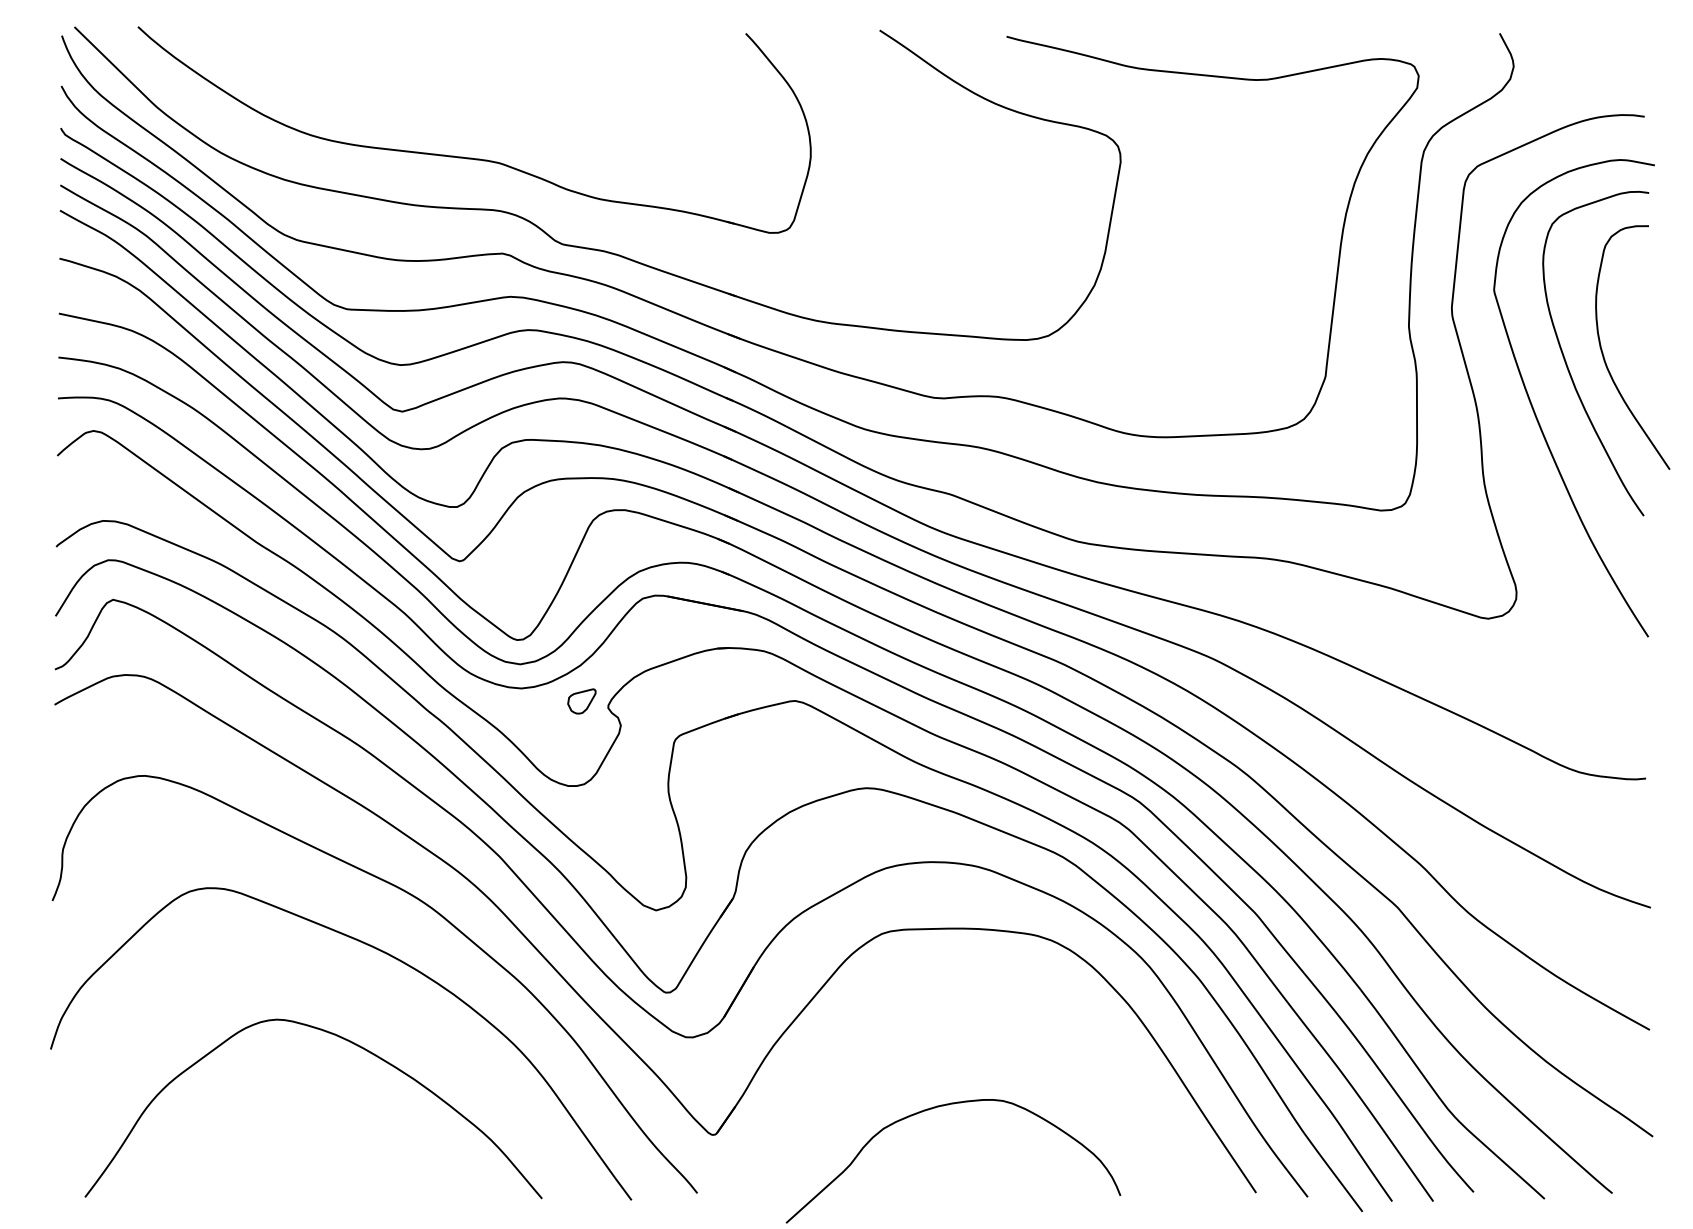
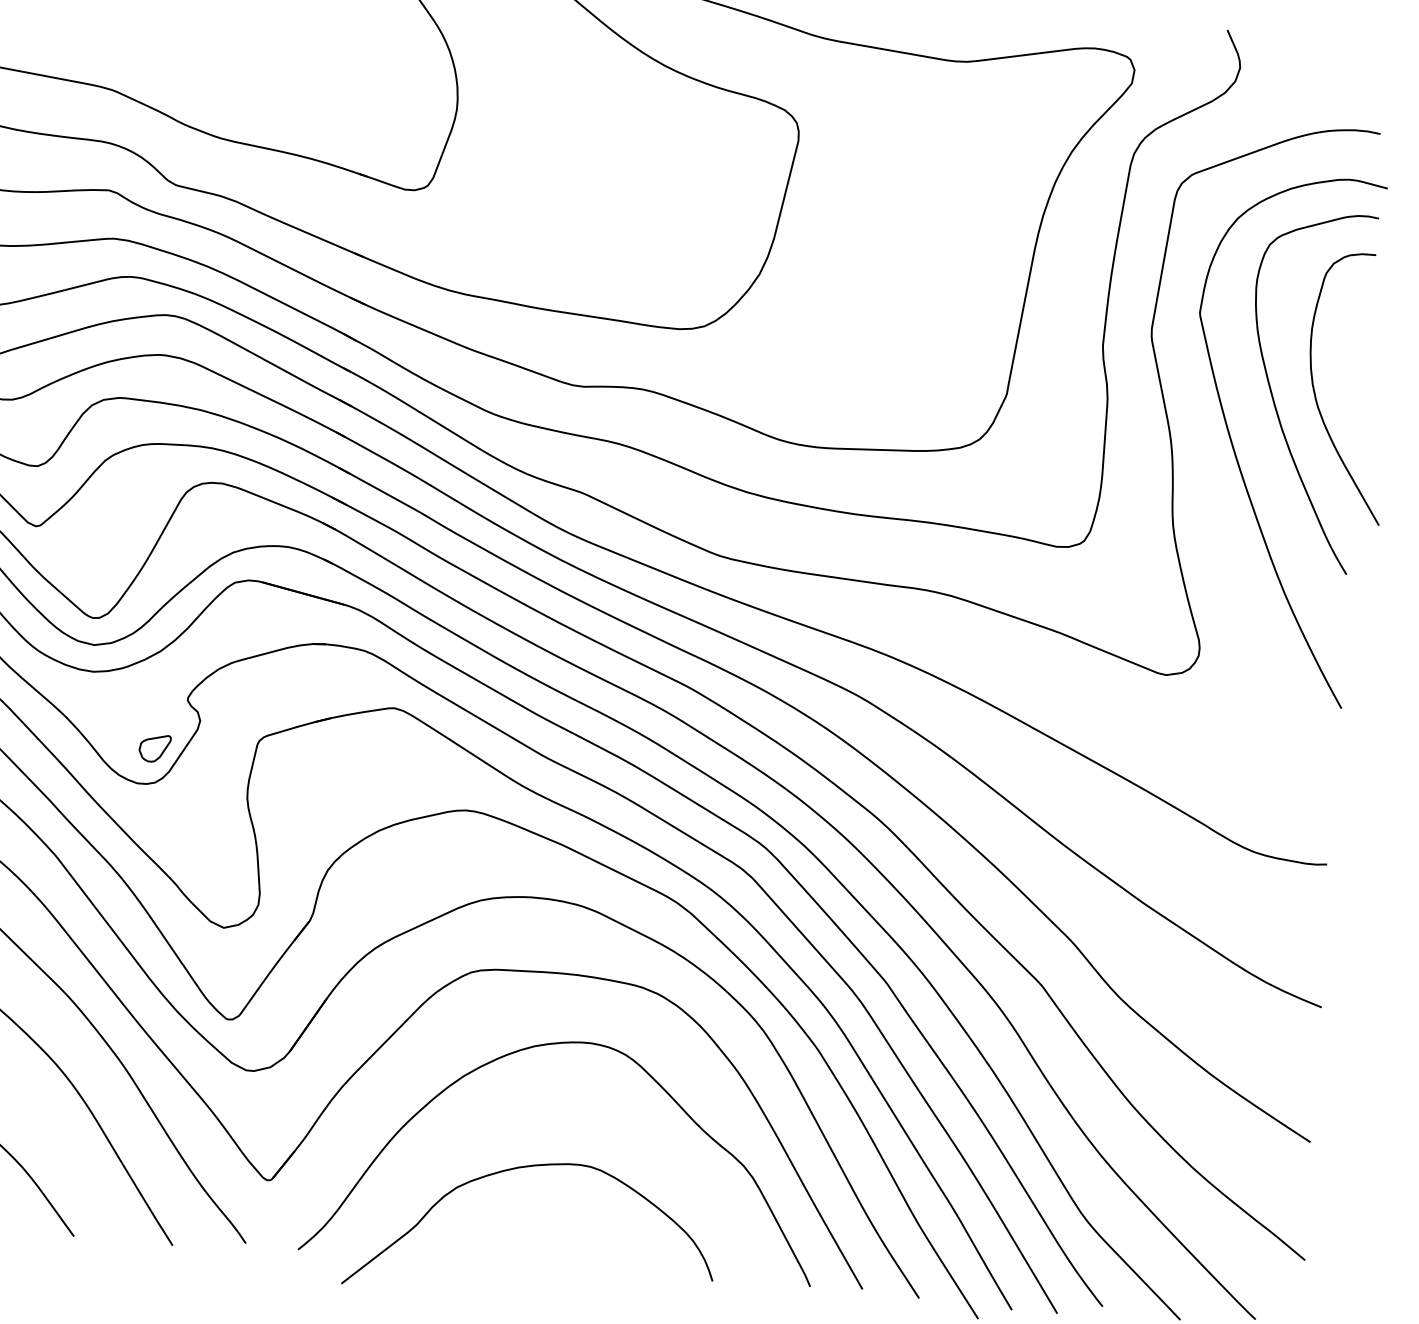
part: (581, 701) -> (154, 748), moved
curve: (962, 993) -> (554, 1044), added

